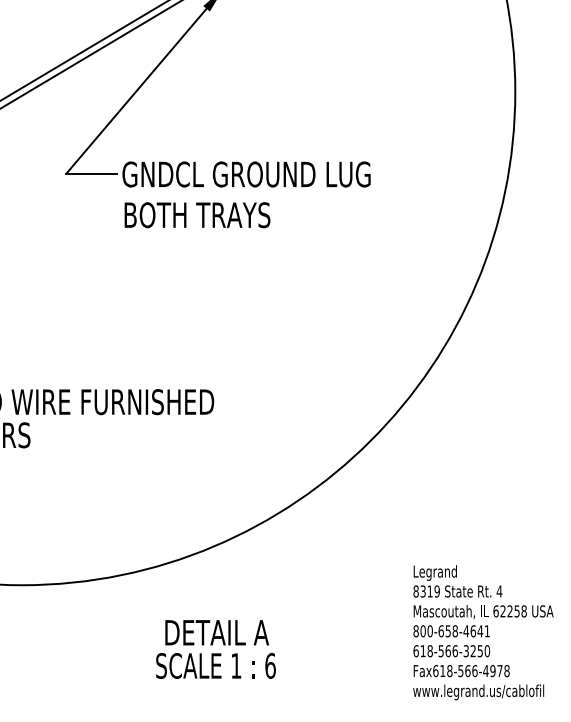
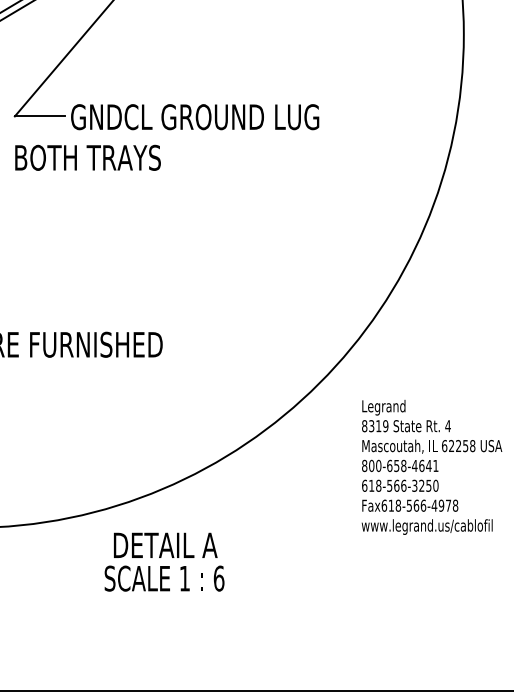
text: (197, 215) -> (88, 158), moved
text: (483, 632) -> (432, 467), moved
text: (215, 649) -> (164, 562), moved

